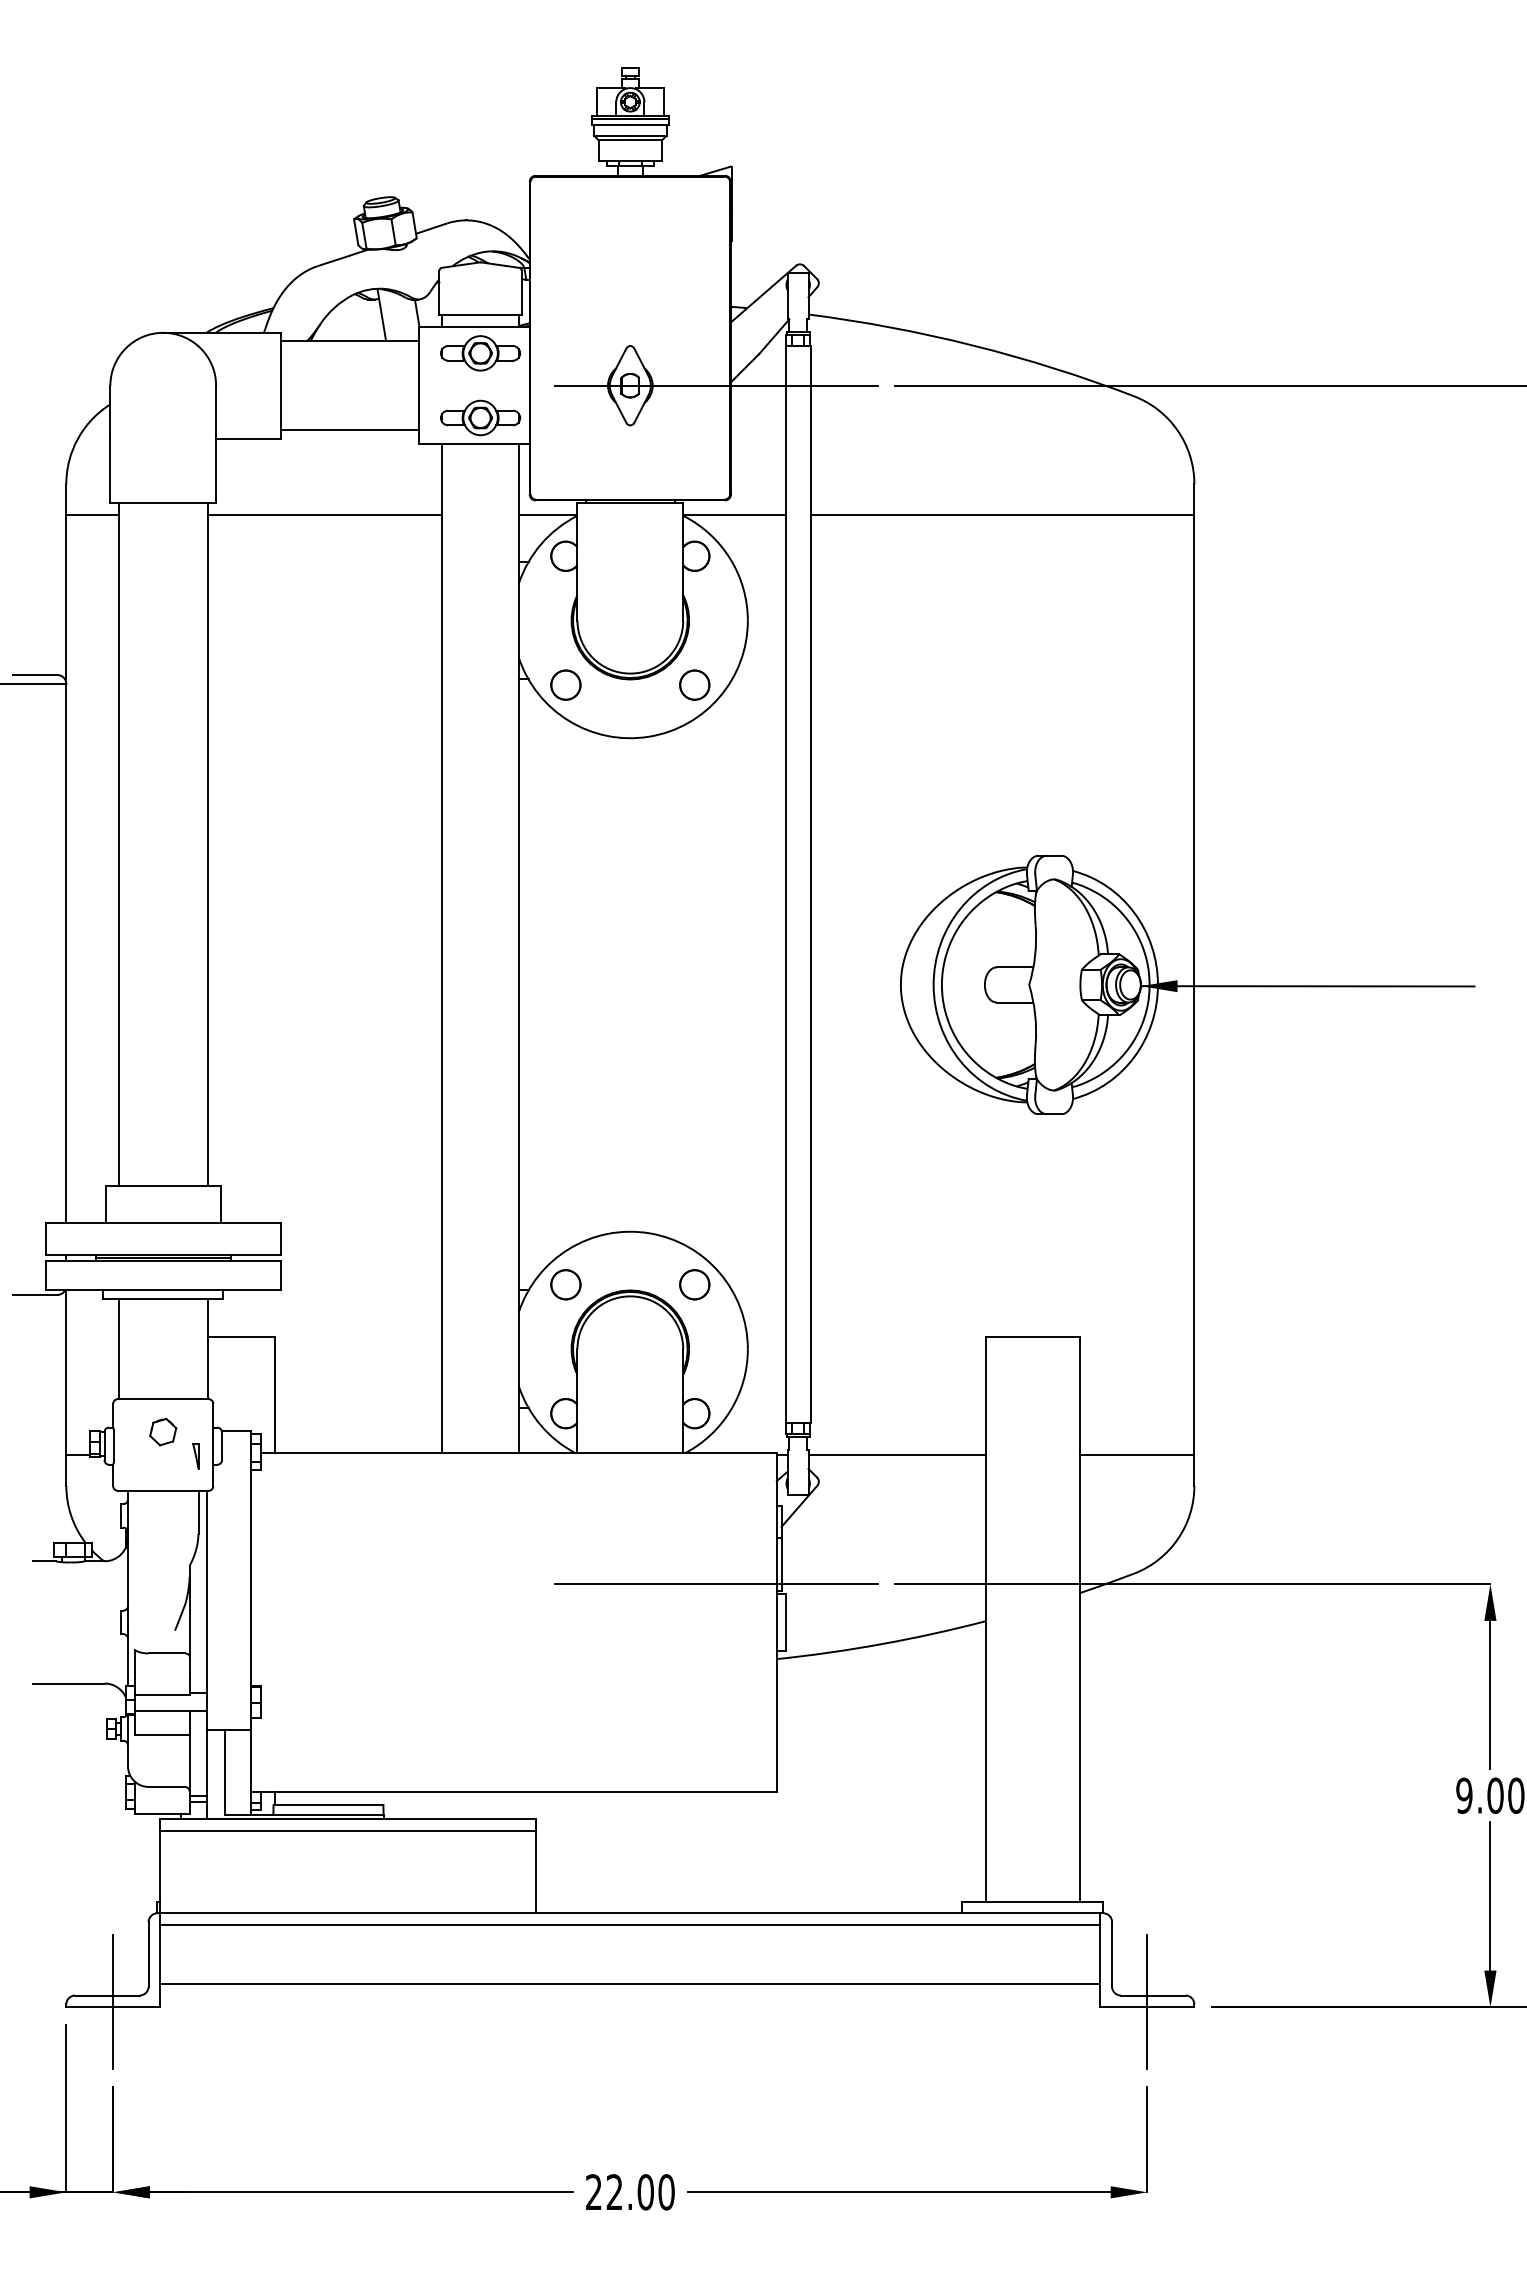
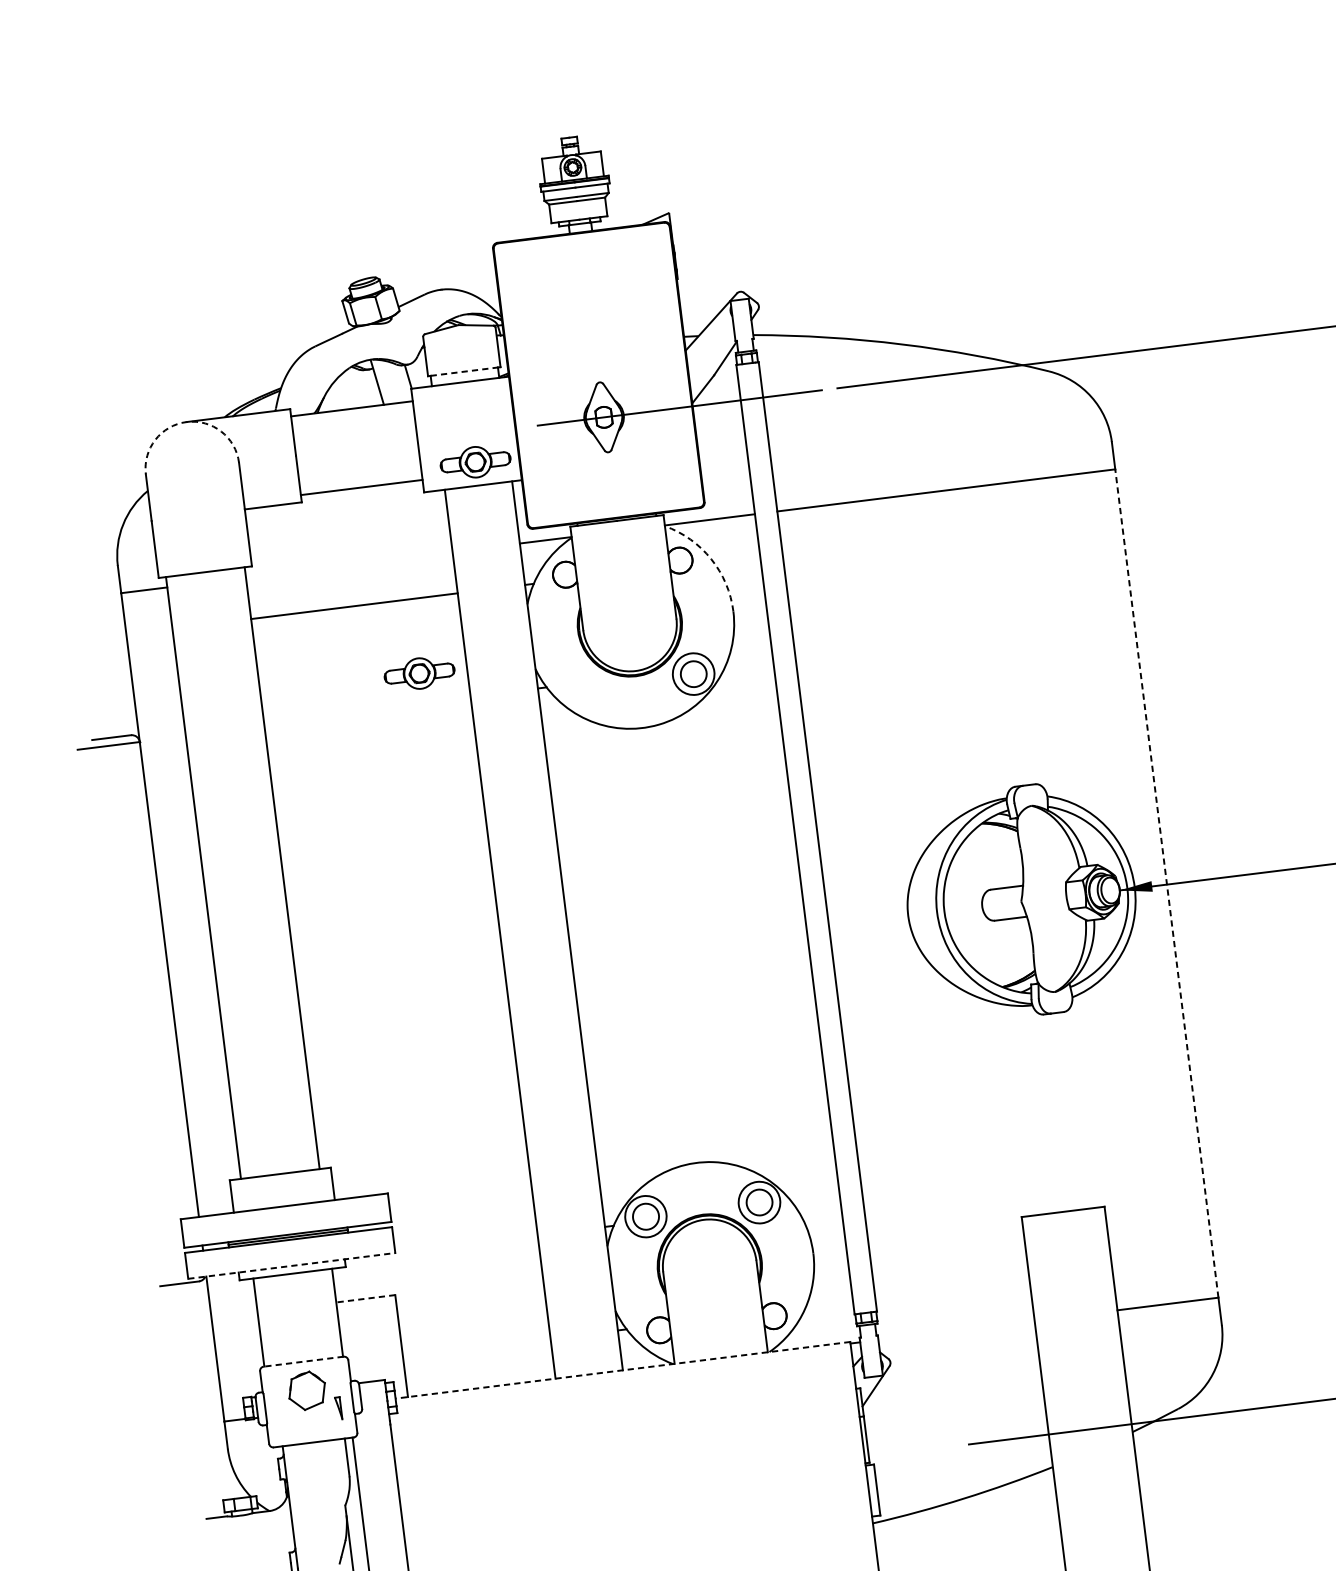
line: (481, 315) -> (465, 371), solid -> dashed
arc: (163, 332) -> (186, 421), solid -> dashed
part: (480, 353) -> (419, 673), moved
line: (324, 514) -> (353, 605), moved
arc: (730, 559) -> (711, 559), solid -> dashed
circle: (565, 684) -> (579, 687), removed
circle: (694, 684) -> (693, 673), size x1.6
line: (1194, 984) -> (1166, 883), solid -> dashed
circle: (565, 1284) -> (645, 1216), size x1.6
circle: (694, 1284) -> (759, 1202), size x1.6
line: (163, 1290) -> (291, 1265), solid -> dashed
line: (240, 1337) -> (365, 1298), solid -> dashed
line: (162, 1399) -> (303, 1362), solid -> dashed
part: (163, 1431) -> (307, 1390), size x1.6
line: (518, 1453) -> (622, 1370), solid -> dashed
line: (896, 1455) -> (956, 1330), removed
line: (716, 1584) -> (811, 1464), removed

